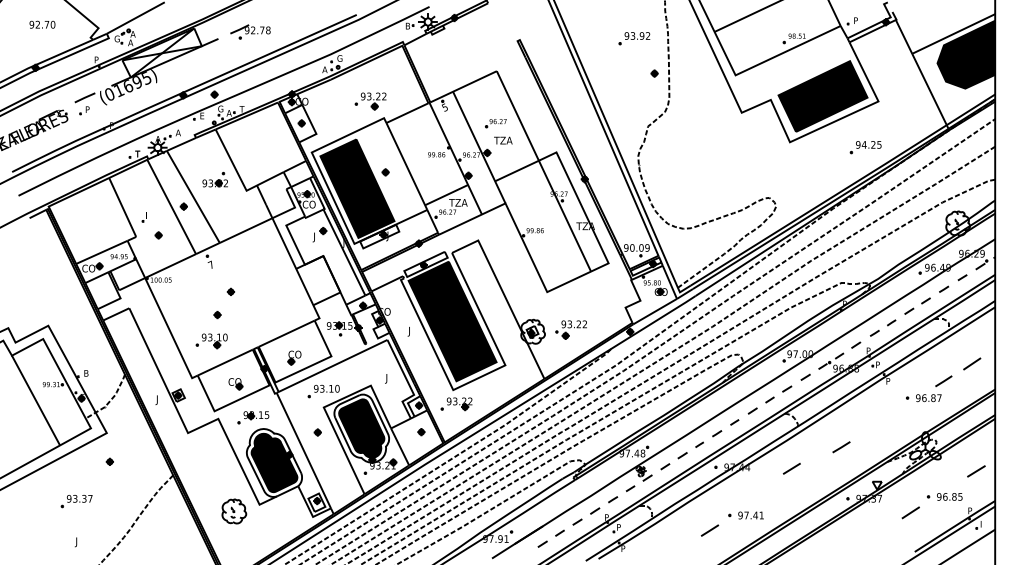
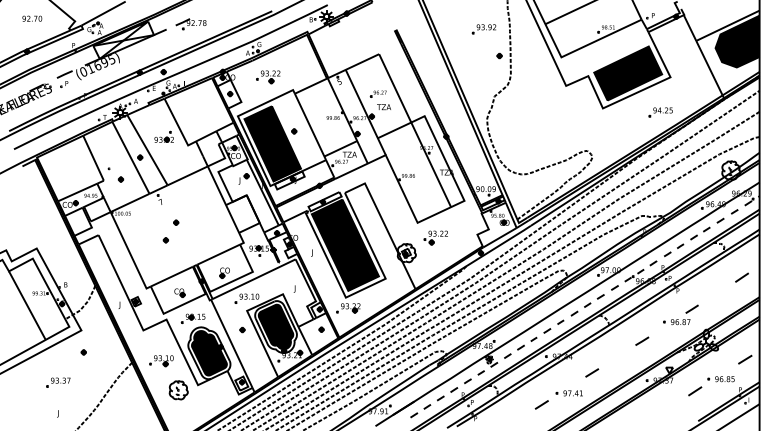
part: (370, 101) -> (268, 77), moved
part: (570, 329) -> (435, 237), moved
part: (211, 341) -> (161, 361), moved
part: (935, 386) -> (685, 313), moved
line: (791, 468) -> (591, 372), moved

